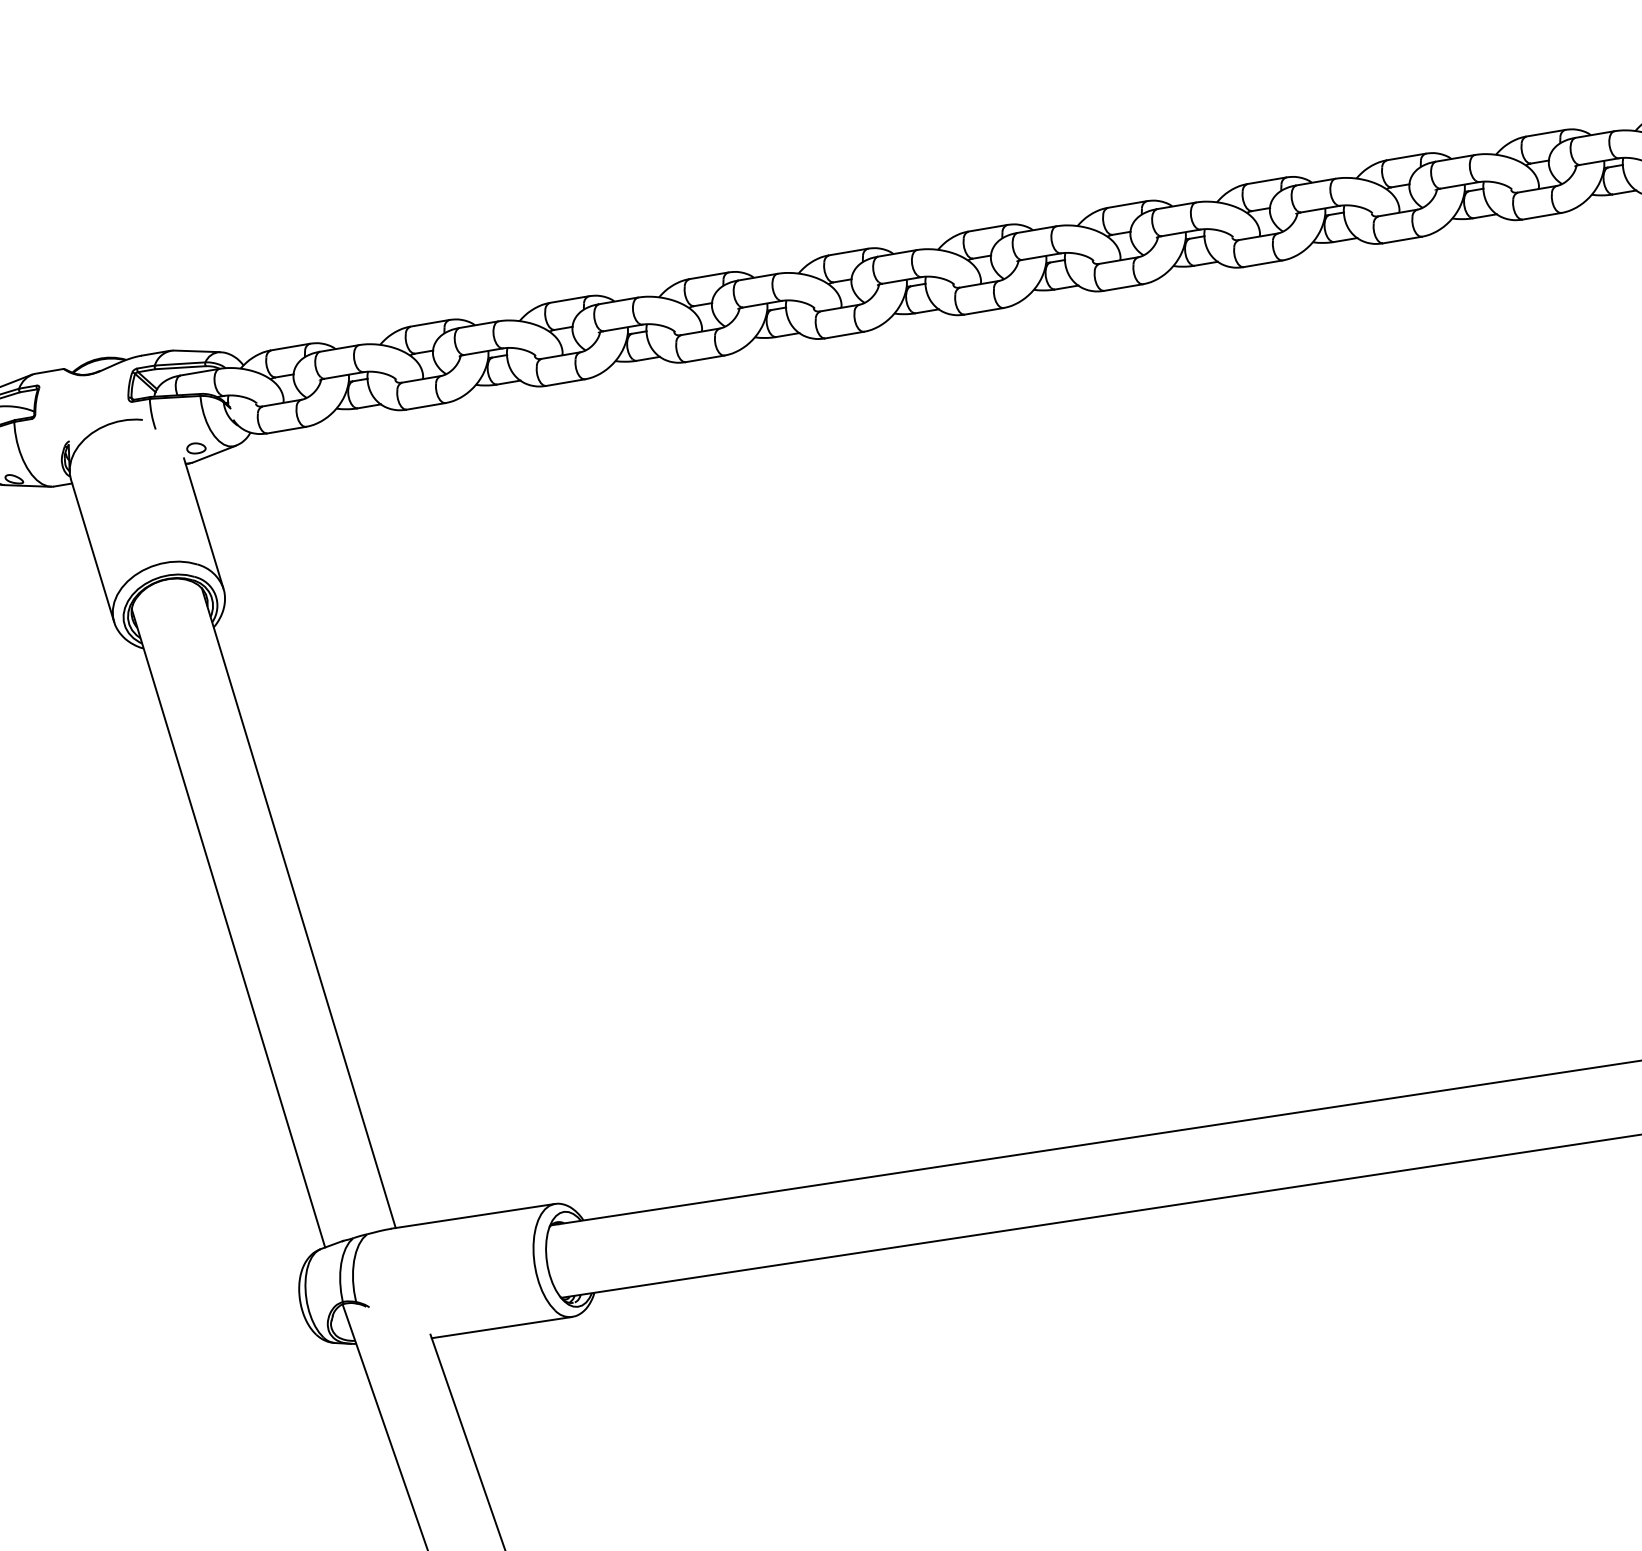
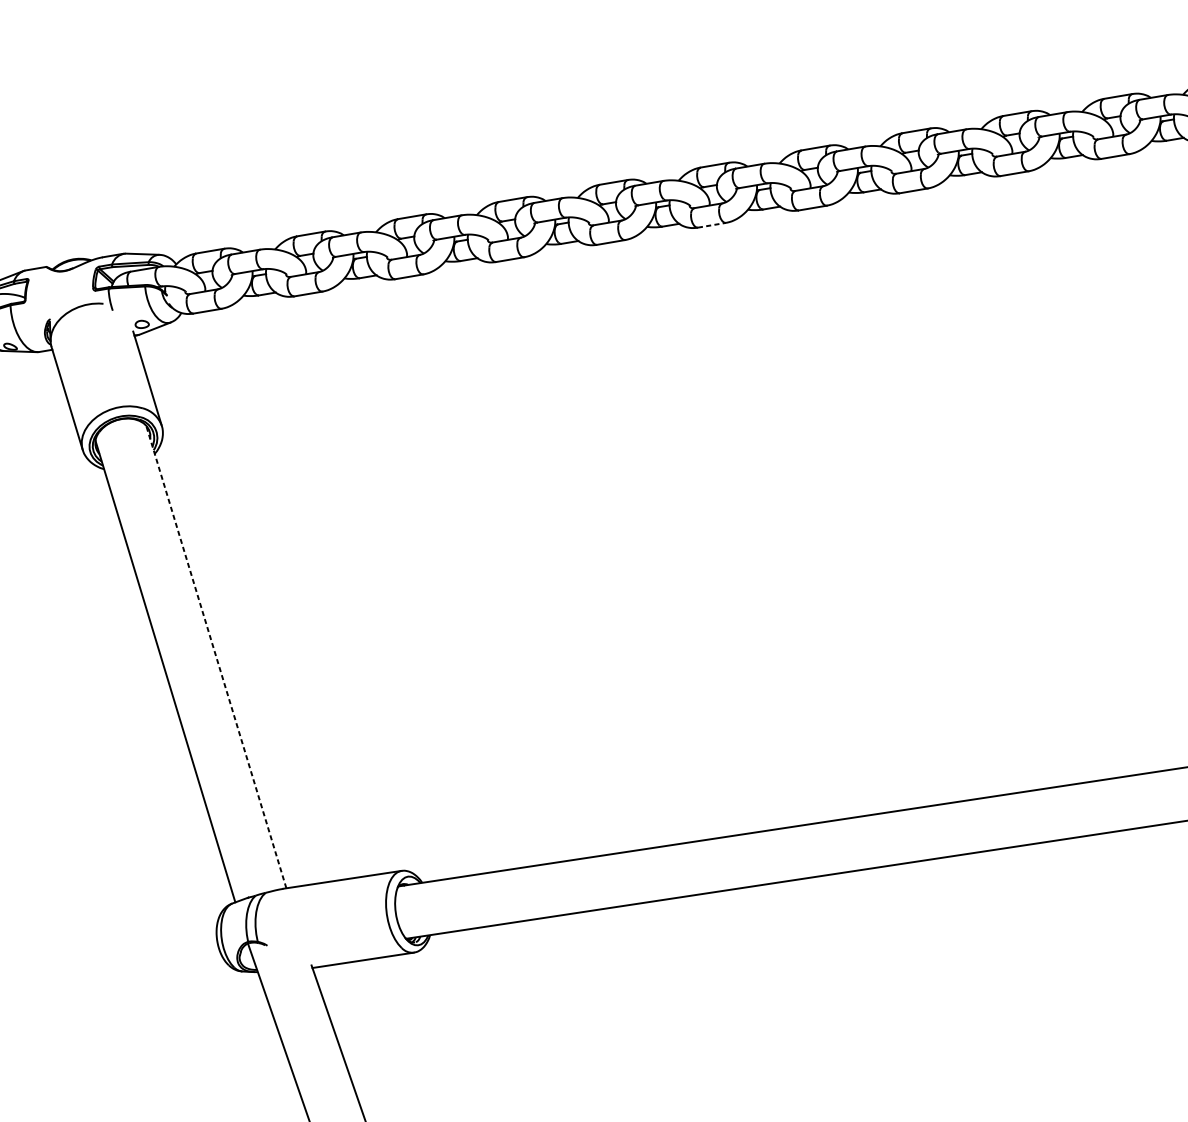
line: (984, 311) -> (712, 225), solid -> dashed
line: (298, 907) -> (216, 656), solid -> dashed

